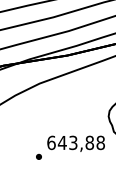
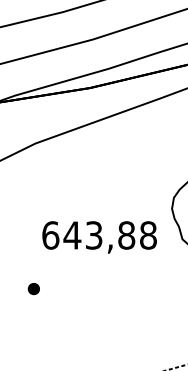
text: (75, 143) -> (98, 236), moved

